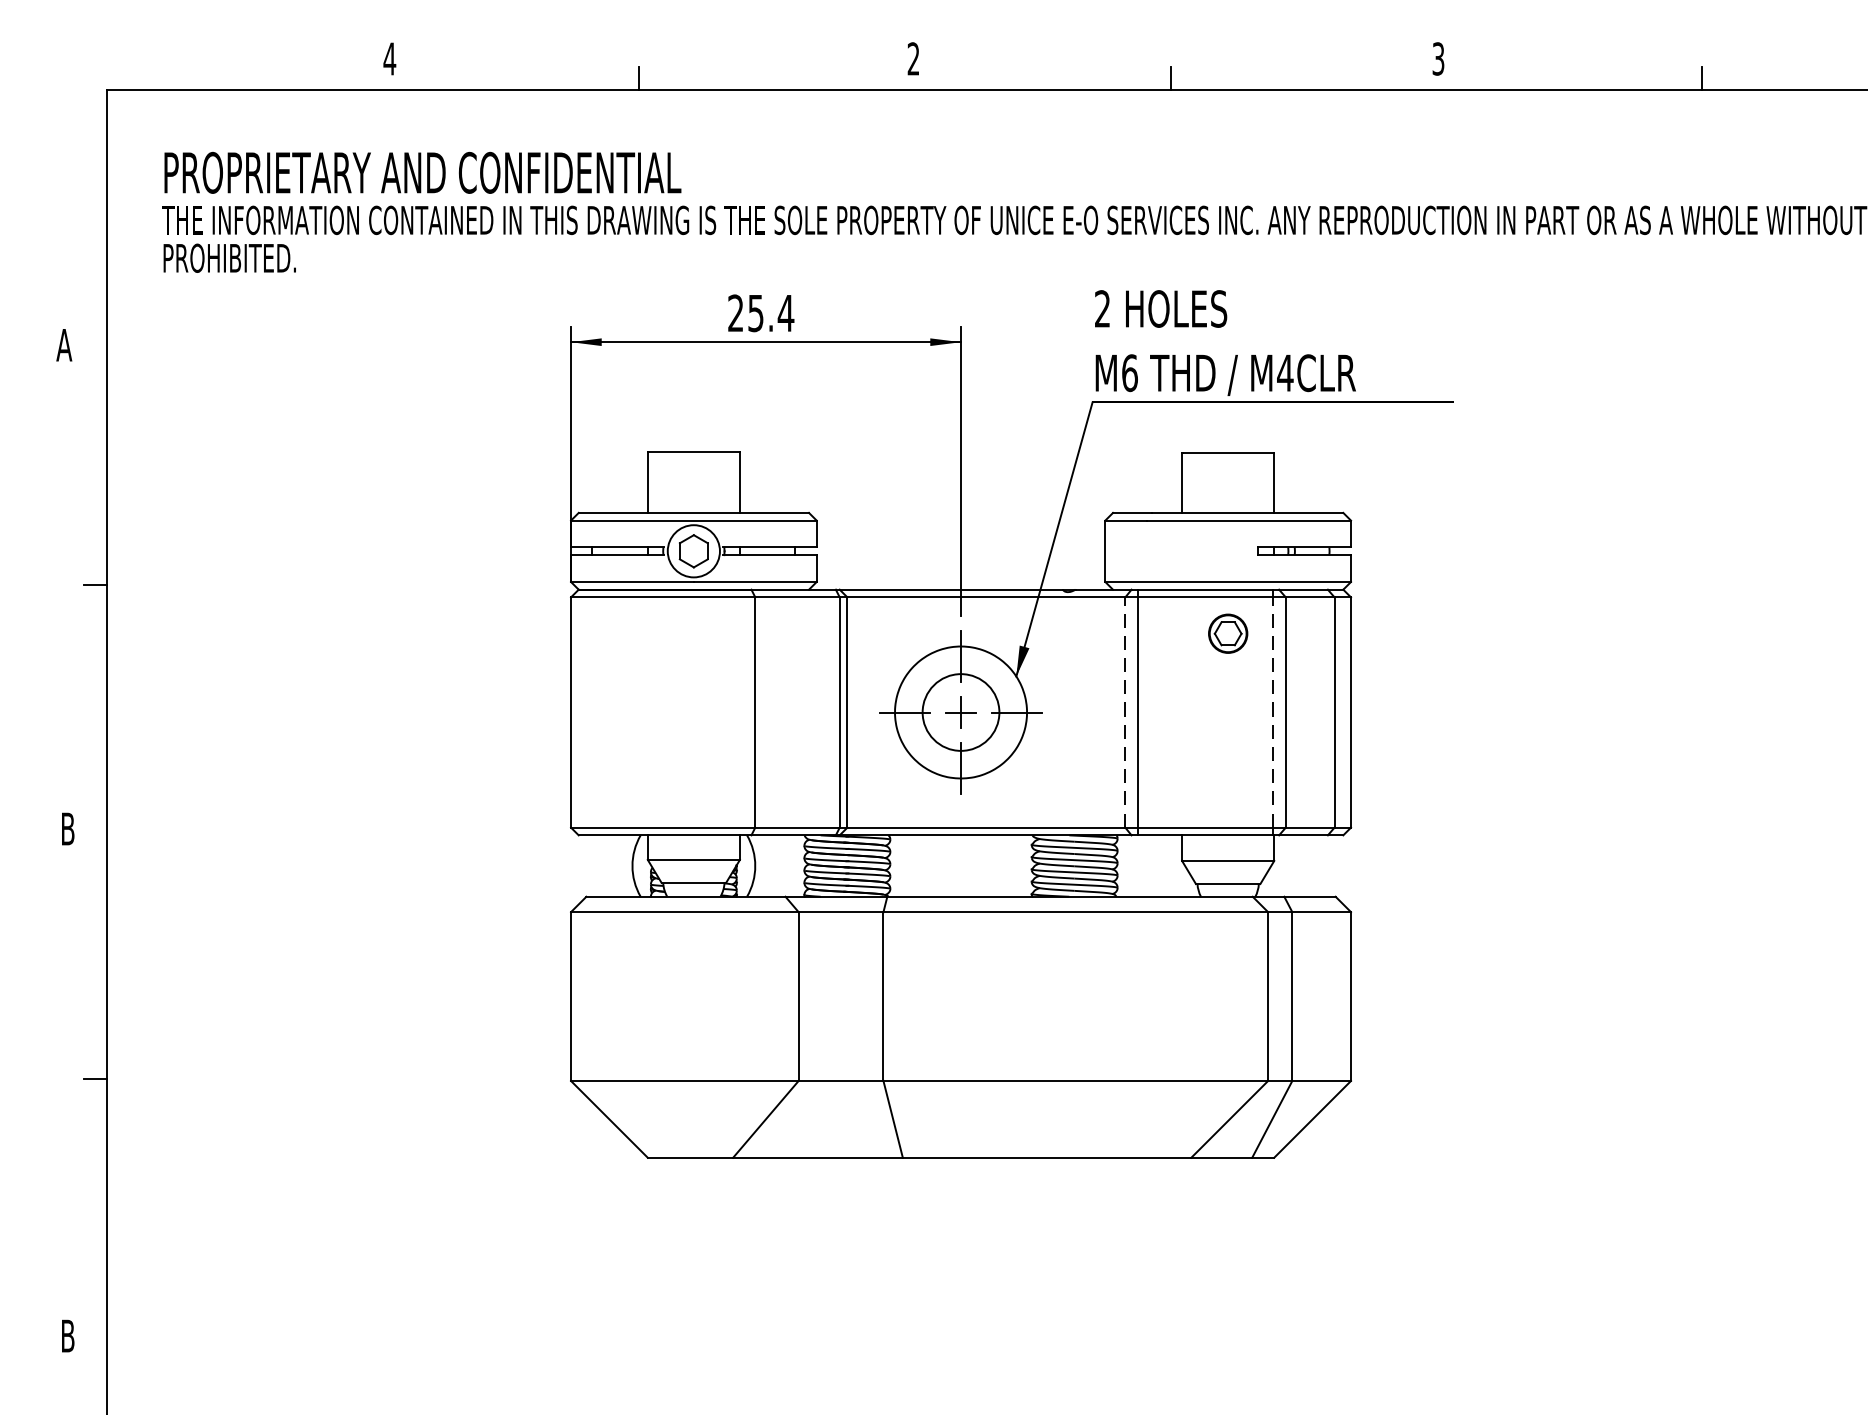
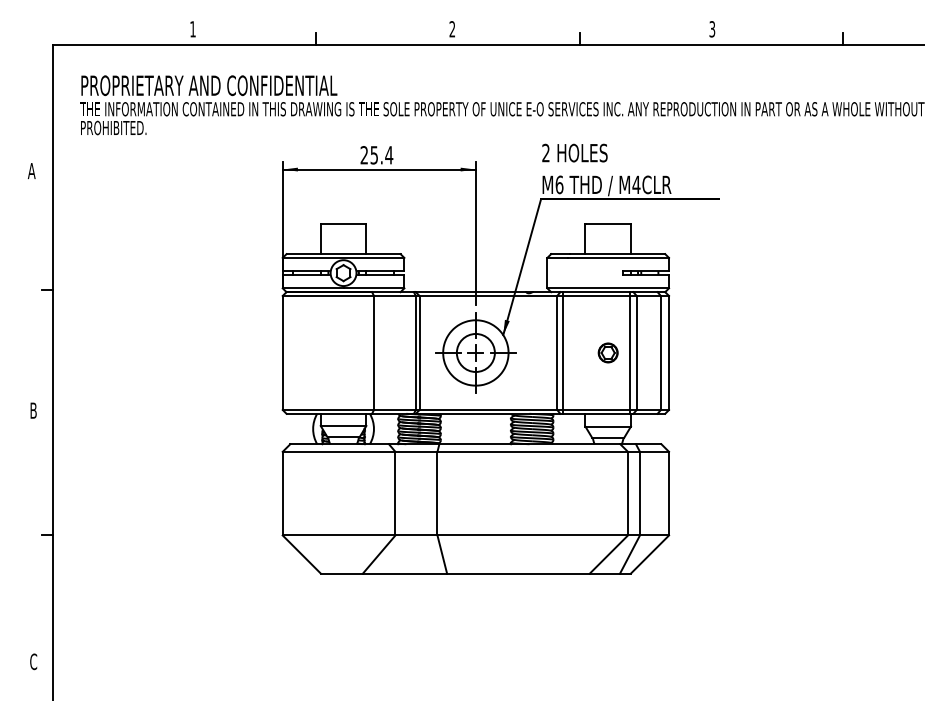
text: (388, 59) -> (192, 29), 4 -> 1
part: (1226, 632) -> (607, 352), moved
line: (1125, 711) -> (557, 352), dashed -> solid
line: (1273, 711) -> (630, 352), dashed -> solid
text: (67, 1335) -> (33, 661), B -> C

